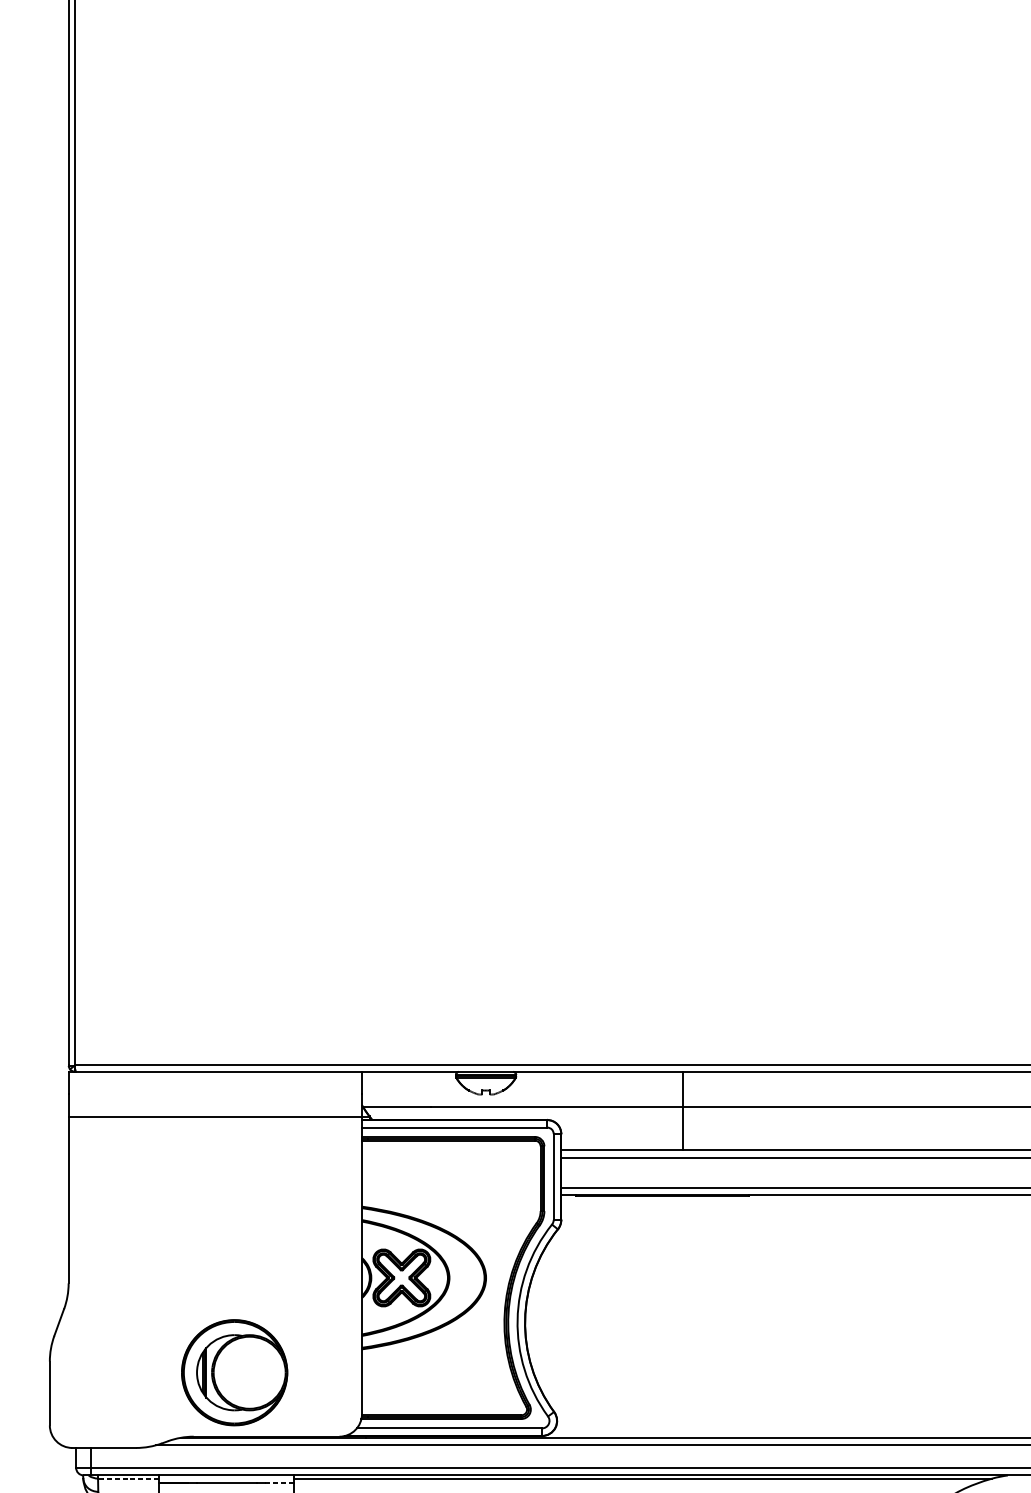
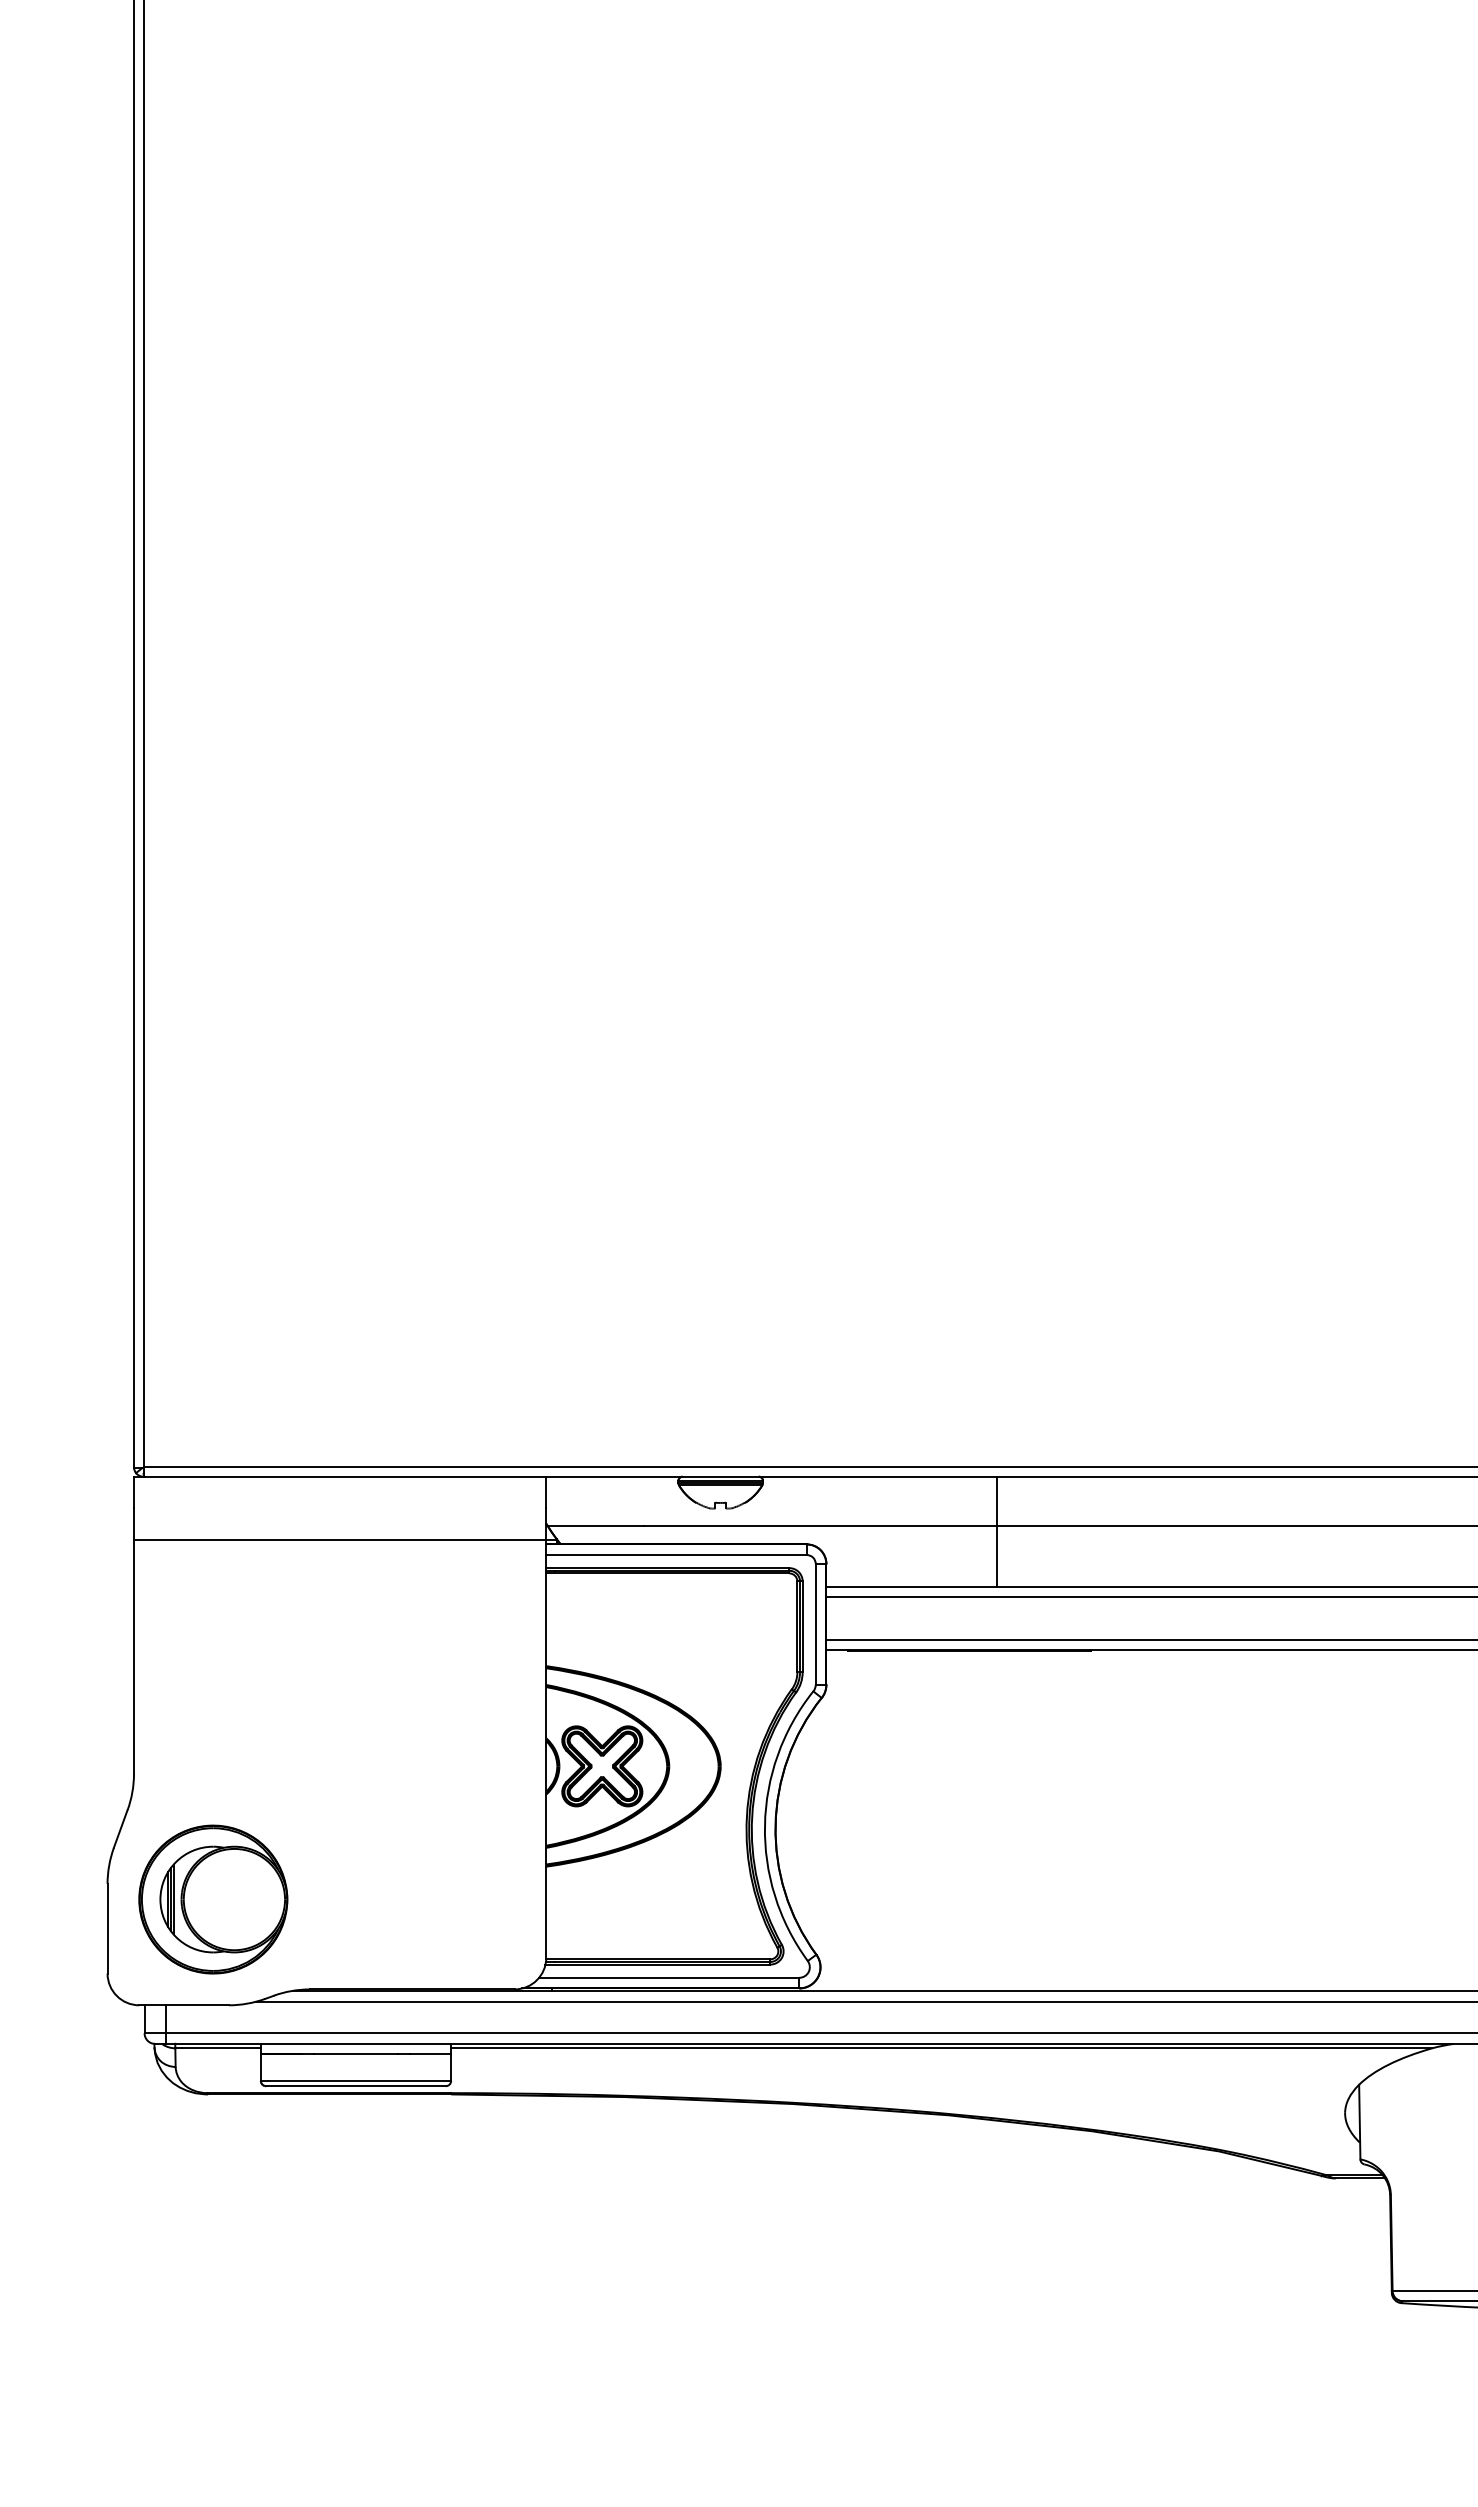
part: (234, 1372) -> (213, 1899), moved
line: (130, 1478) -> (220, 2048), dashed -> solid
line: (279, 1482) -> (430, 2054), dashed -> solid

